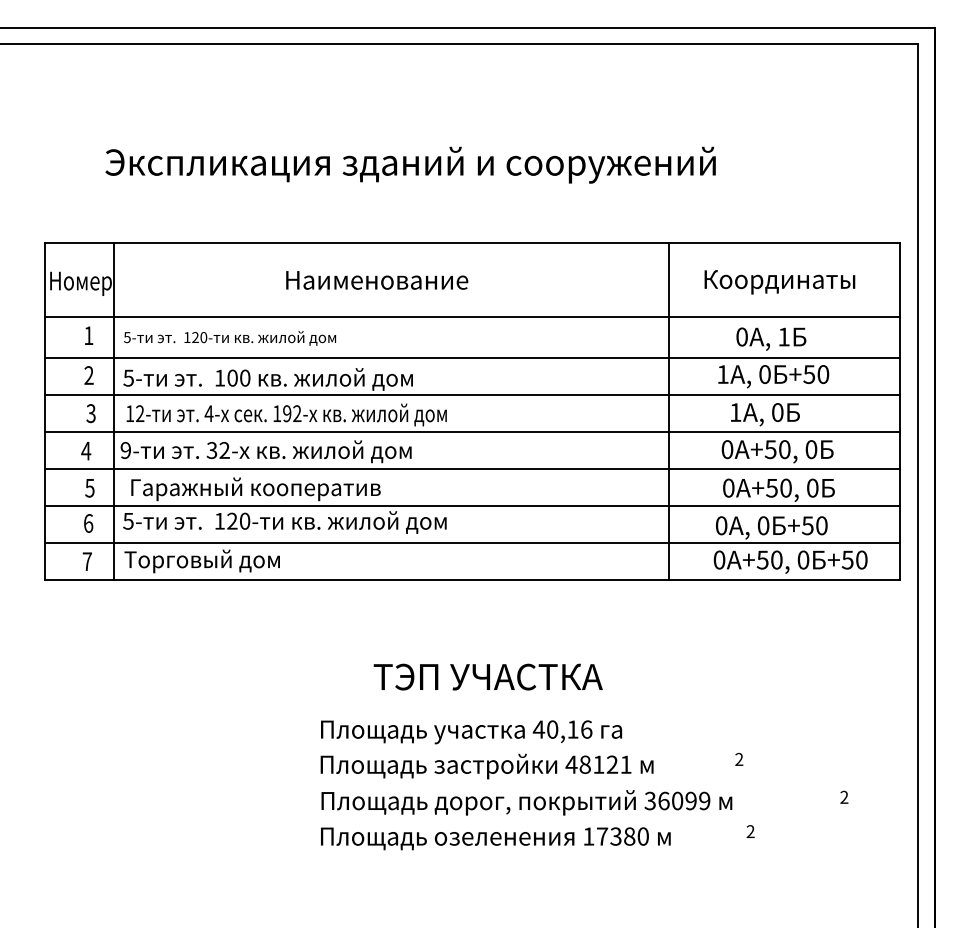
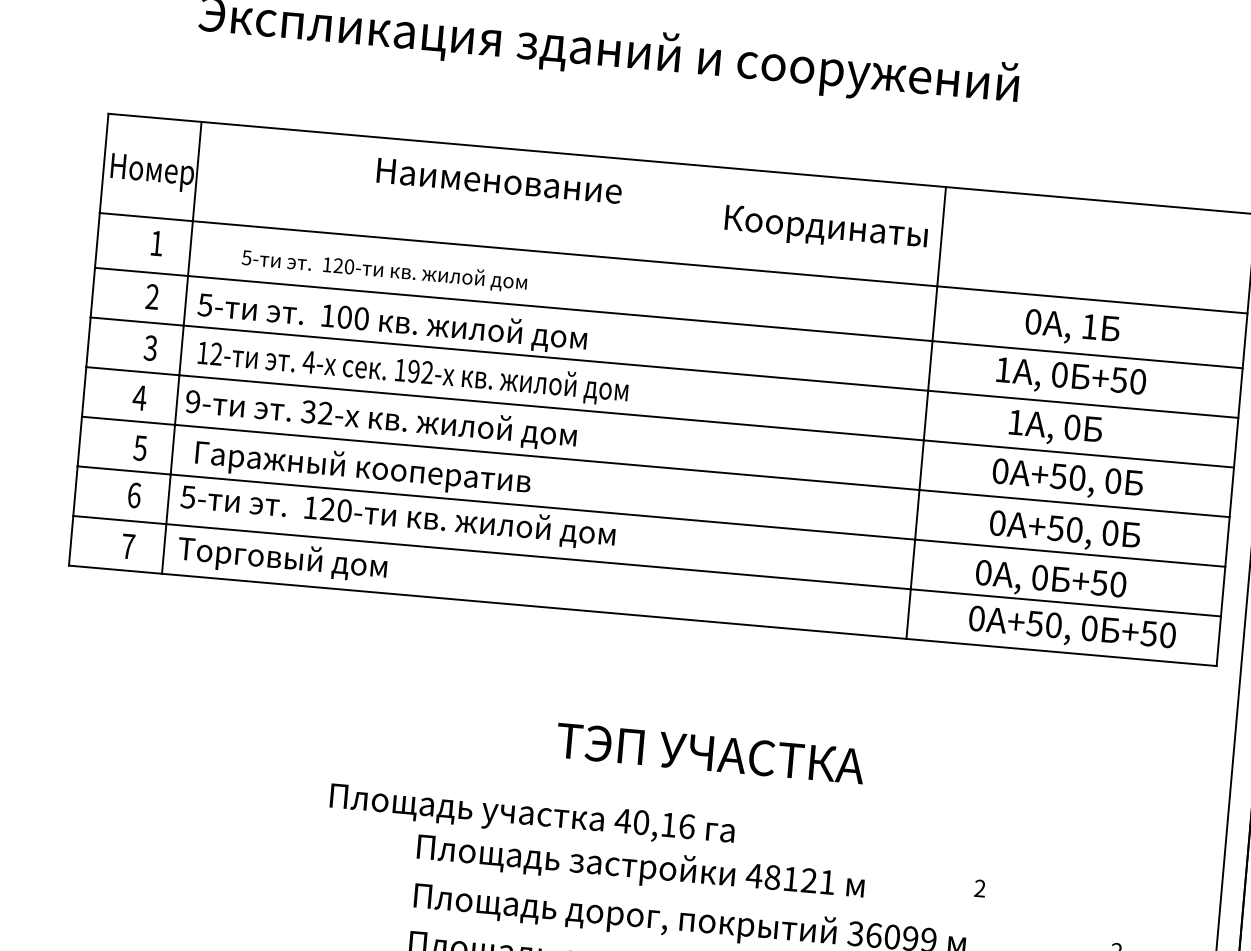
text: (377, 280) -> (499, 181), moved
text: (779, 282) -> (825, 229), moved
text: (229, 338) -> (383, 271), moved
text: (487, 676) -> (709, 752), moved
text: (471, 732) -> (532, 816), moved

